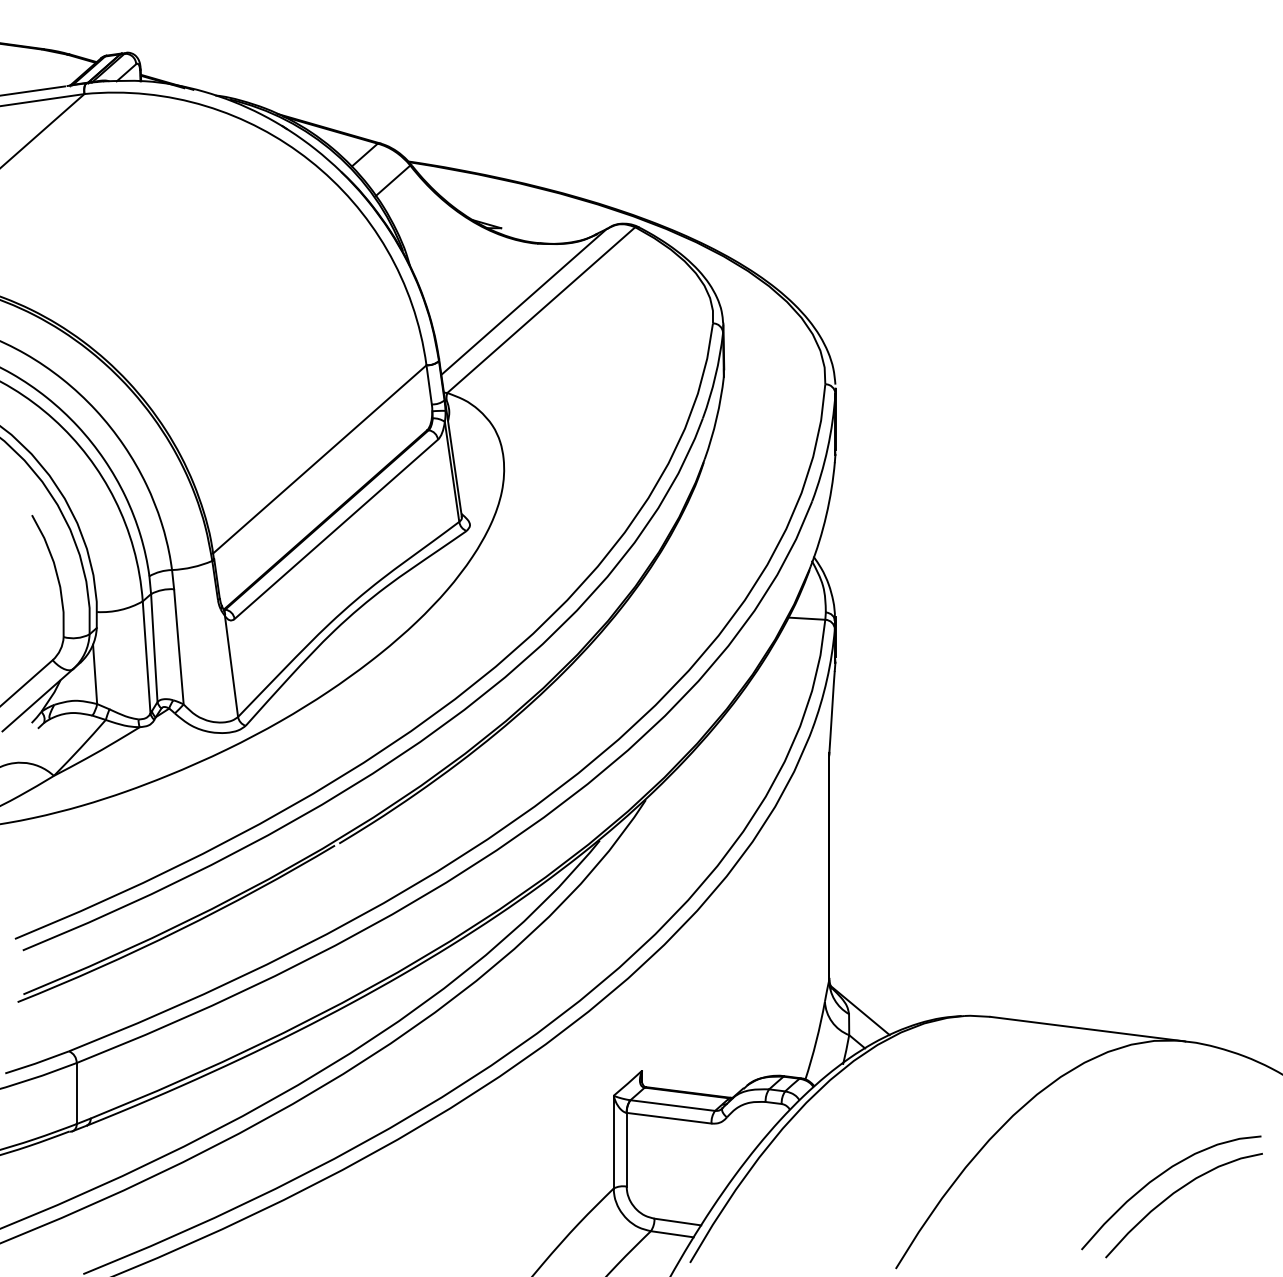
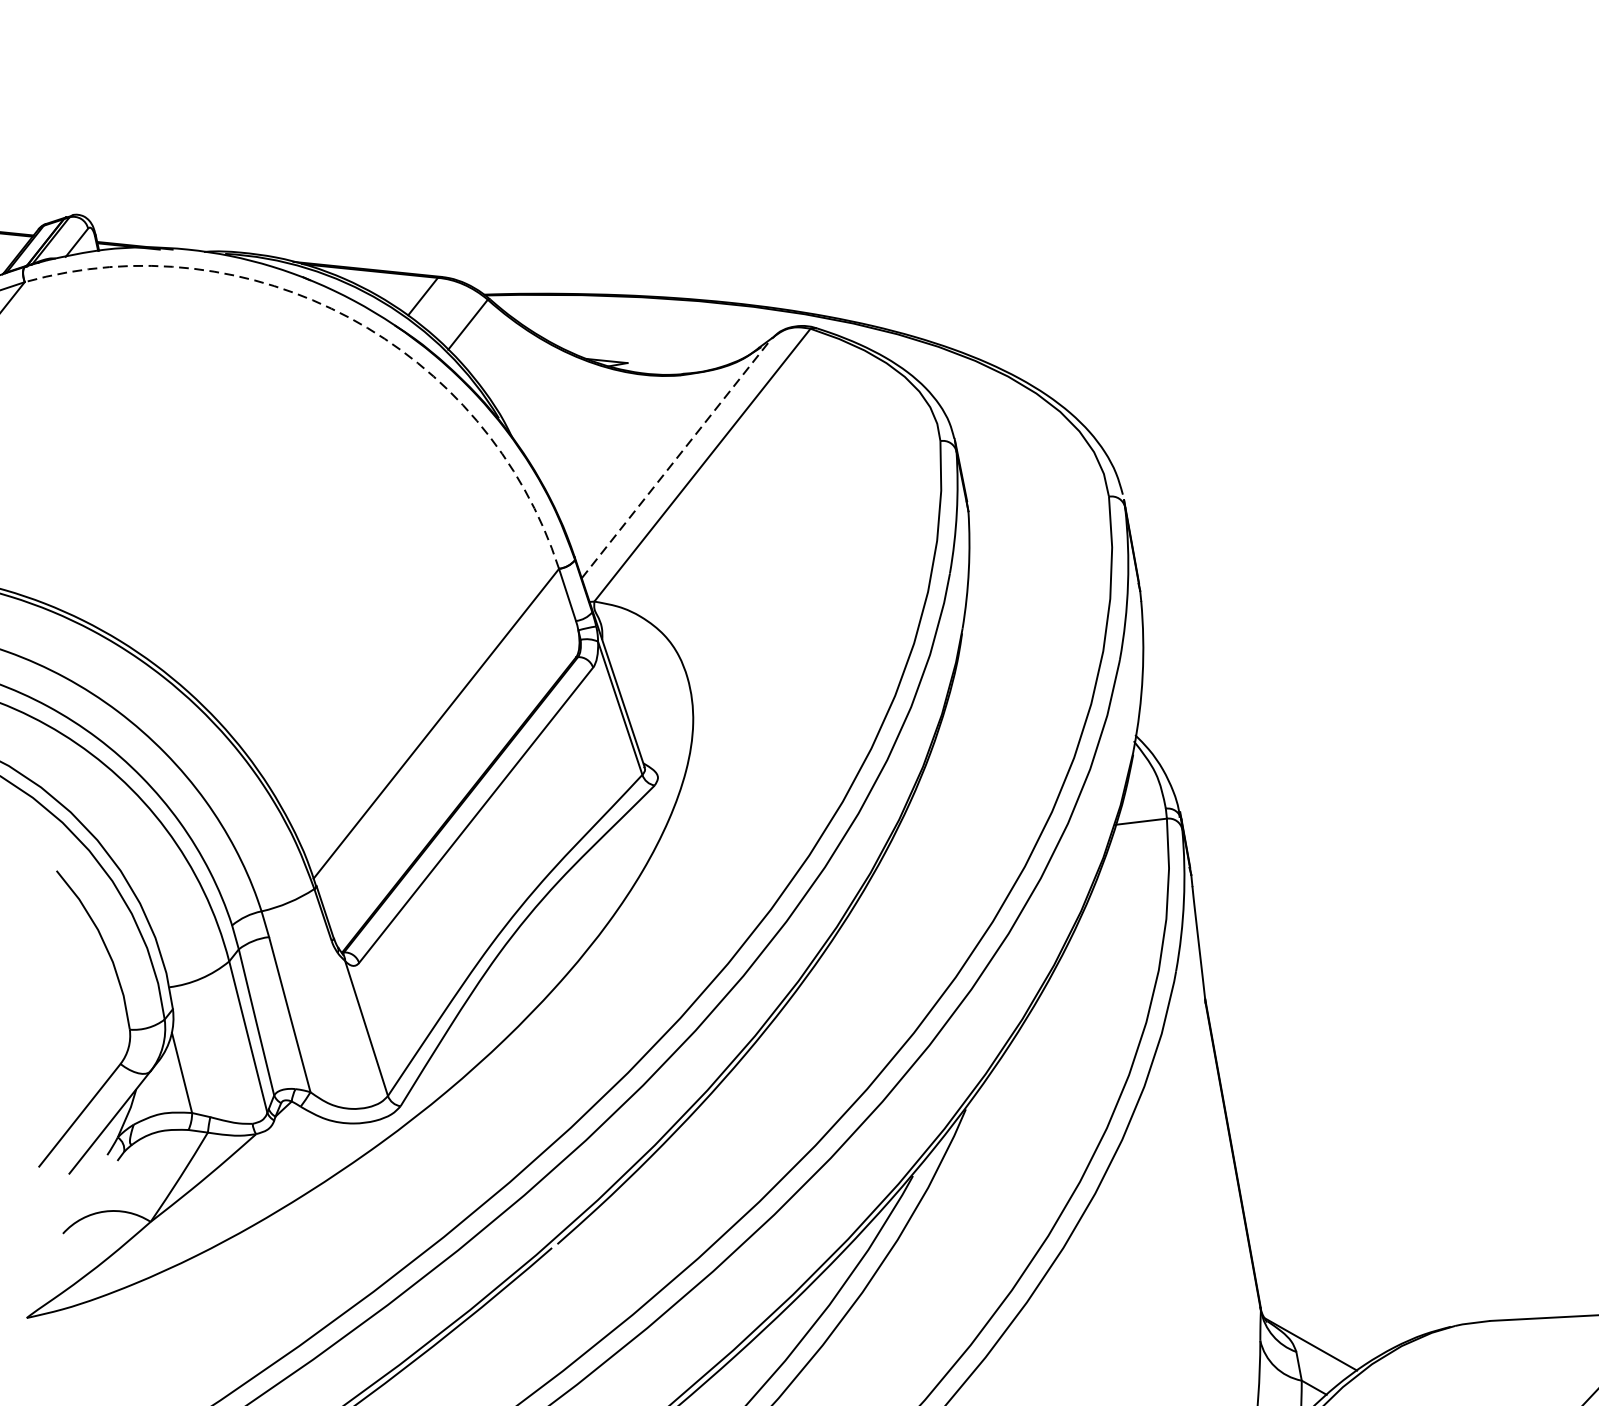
arc: (310, 160) -> (350, 317), solid -> dashed
line: (524, 301) -> (677, 457), solid -> dashed

